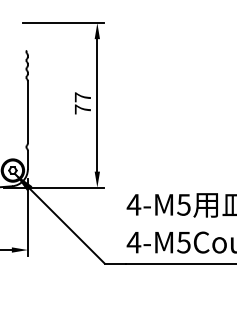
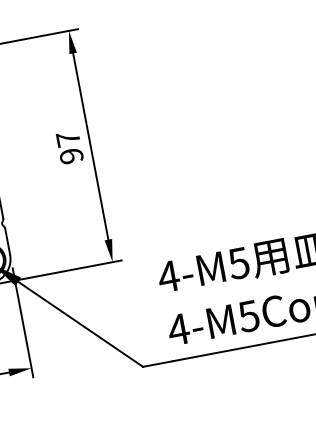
text: (82, 109) -> (71, 156), 77 -> 97

